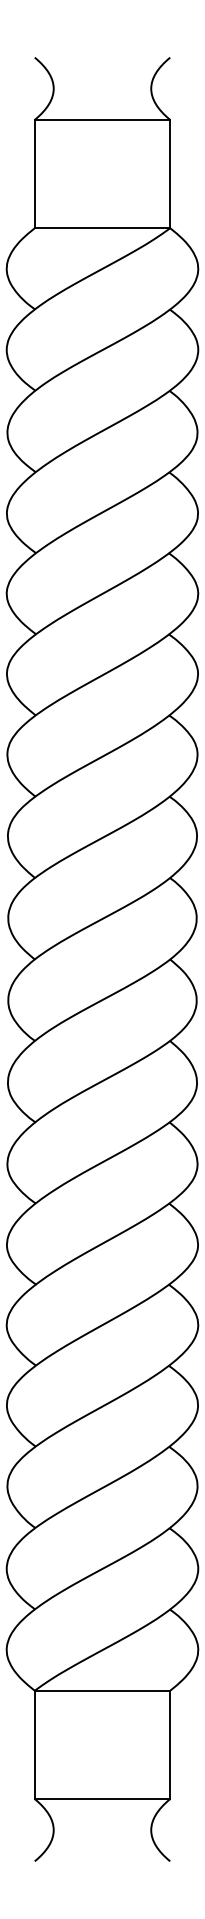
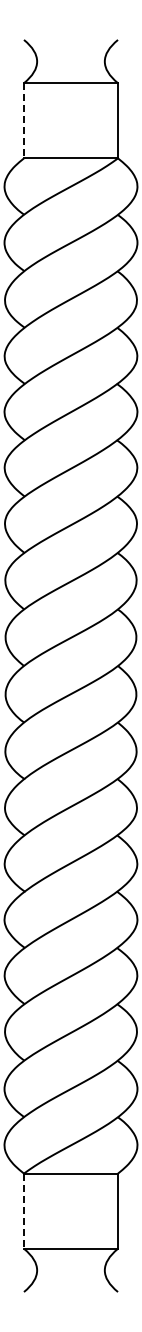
line: (35, 173) -> (24, 120), solid -> dashed
line: (35, 1745) -> (24, 1211), solid -> dashed

